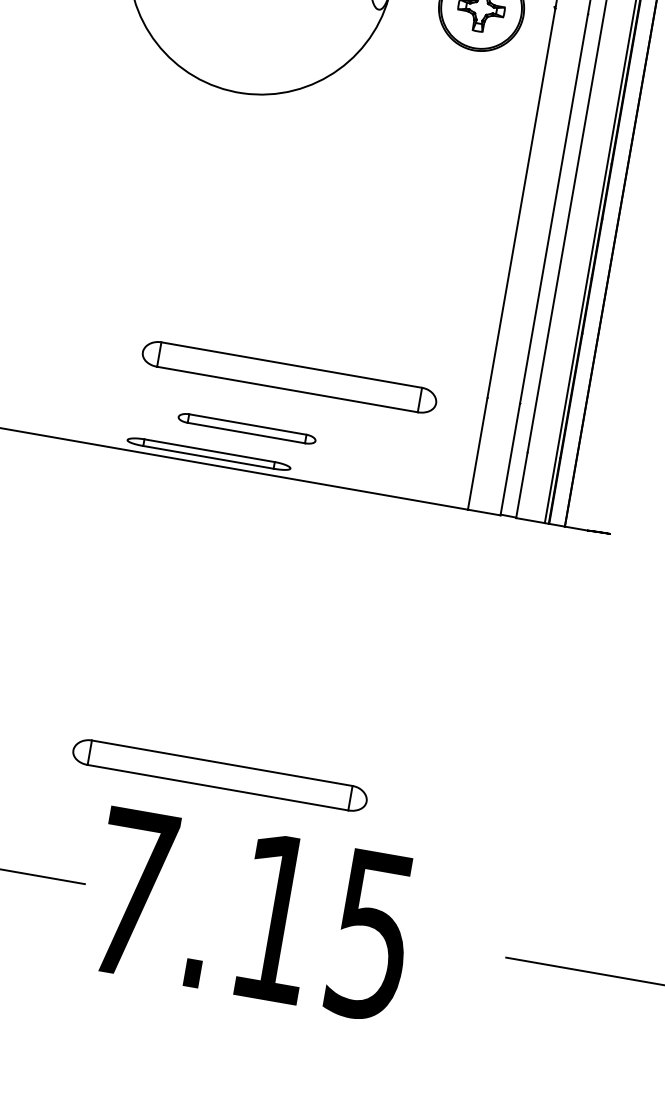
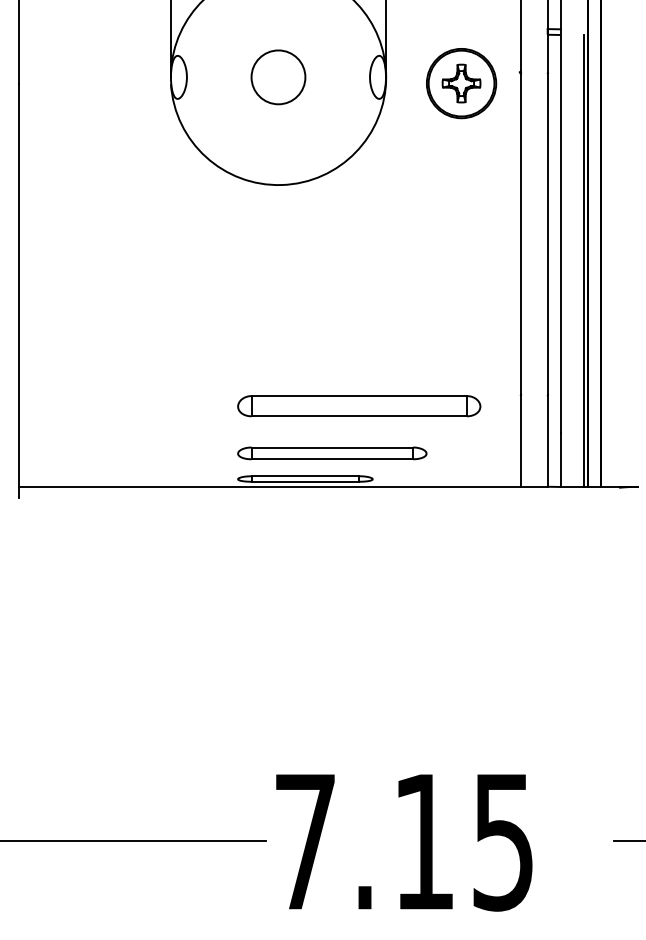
part: (247, 428) -> (332, 453), size x1.67
part: (220, 775) -> (359, 735), removed

